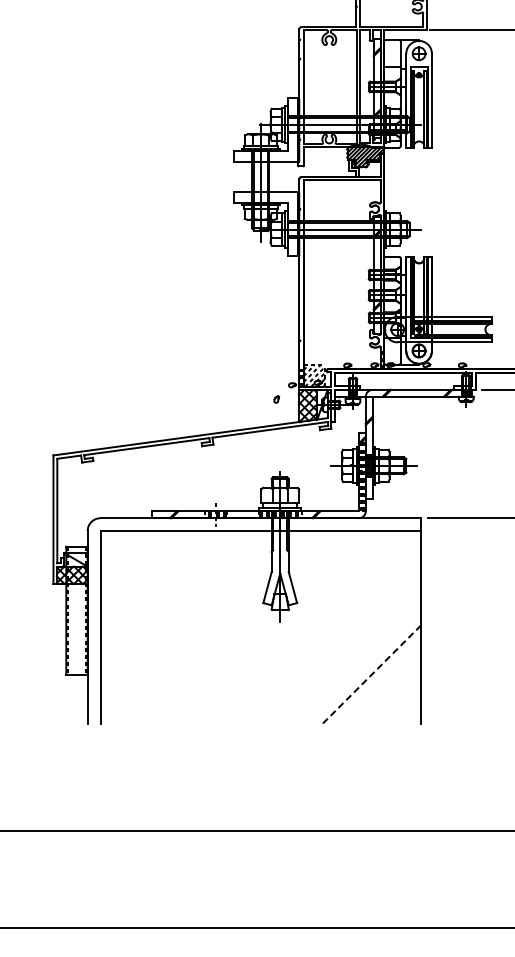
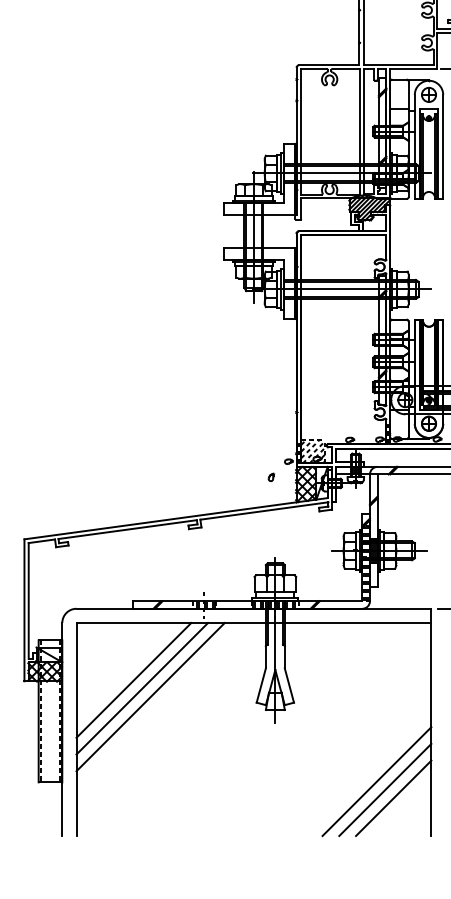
line: (152, 582) -> (134, 679), added
line: (159, 590) -> (141, 688), added
line: (167, 598) -> (150, 697), added
line: (372, 674) -> (377, 781), dashed -> solid
line: (379, 681) -> (385, 789), added
line: (387, 689) -> (394, 798), added

